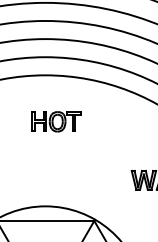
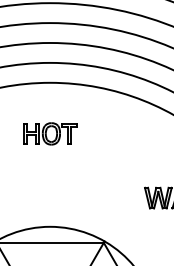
part: (56, 121) -> (50, 133), moved

